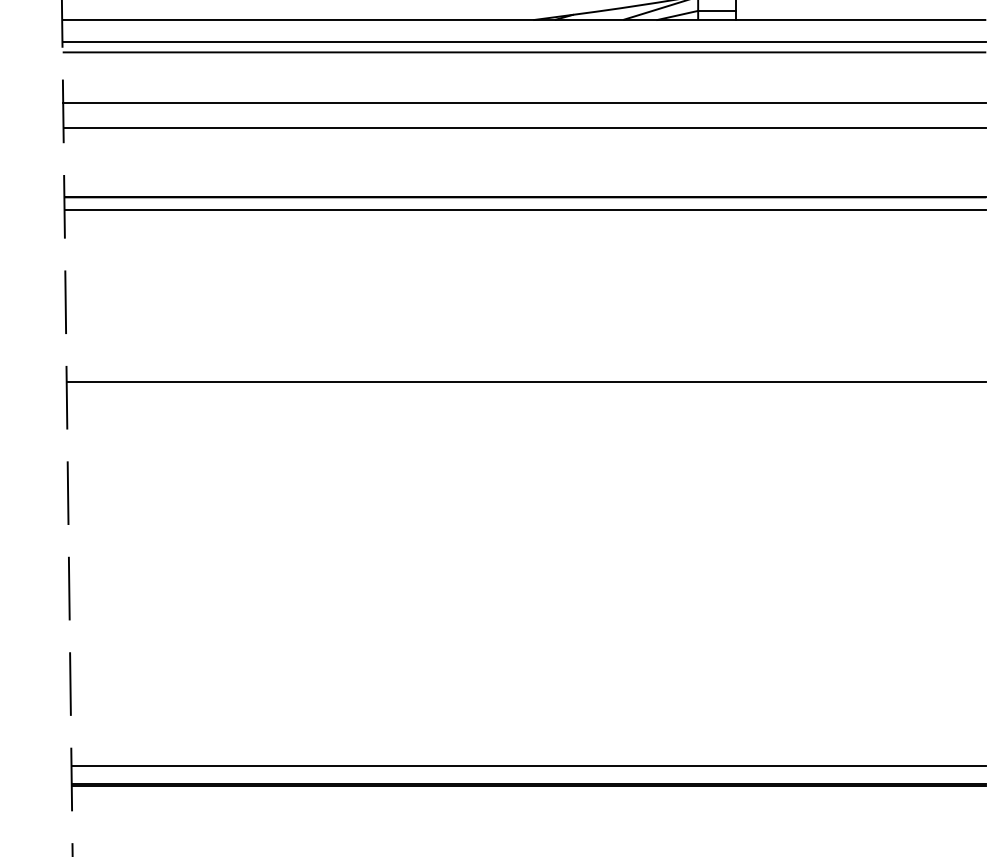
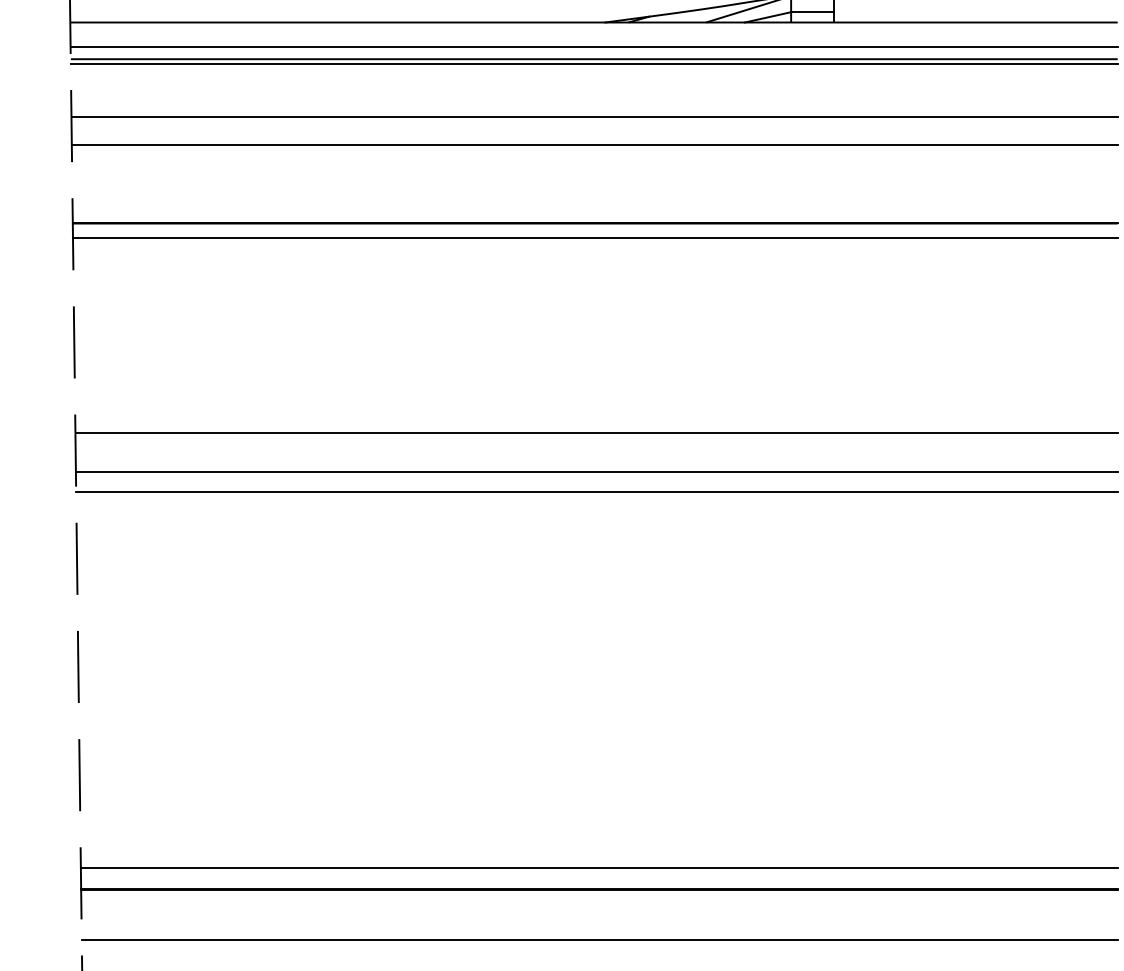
line: (524, 56) -> (594, 63), added
line: (526, 416) -> (596, 471), added
line: (526, 434) -> (596, 492), added
line: (529, 829) -> (599, 939), added

